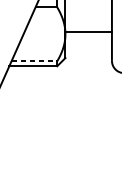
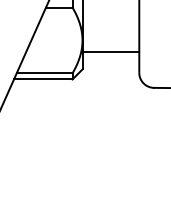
line: (88, 31) -> (110, 51), moved
line: (34, 61) -> (44, 73), dashed -> solid

